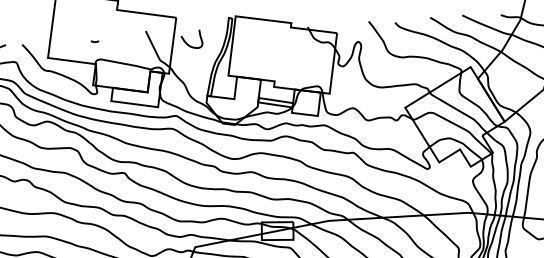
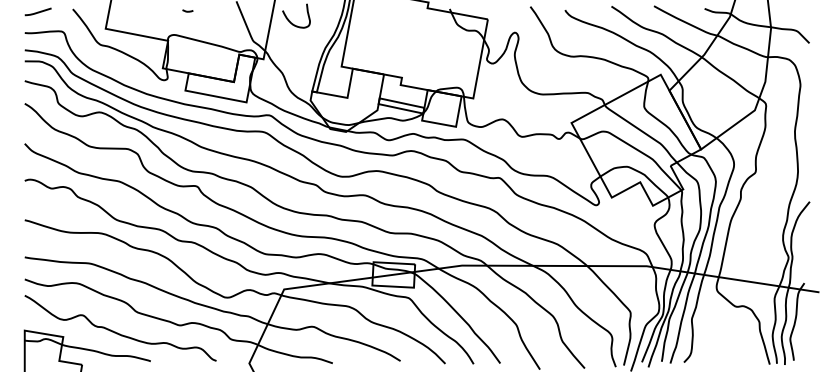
curve: (94, 41) -> (187, 10), moved

